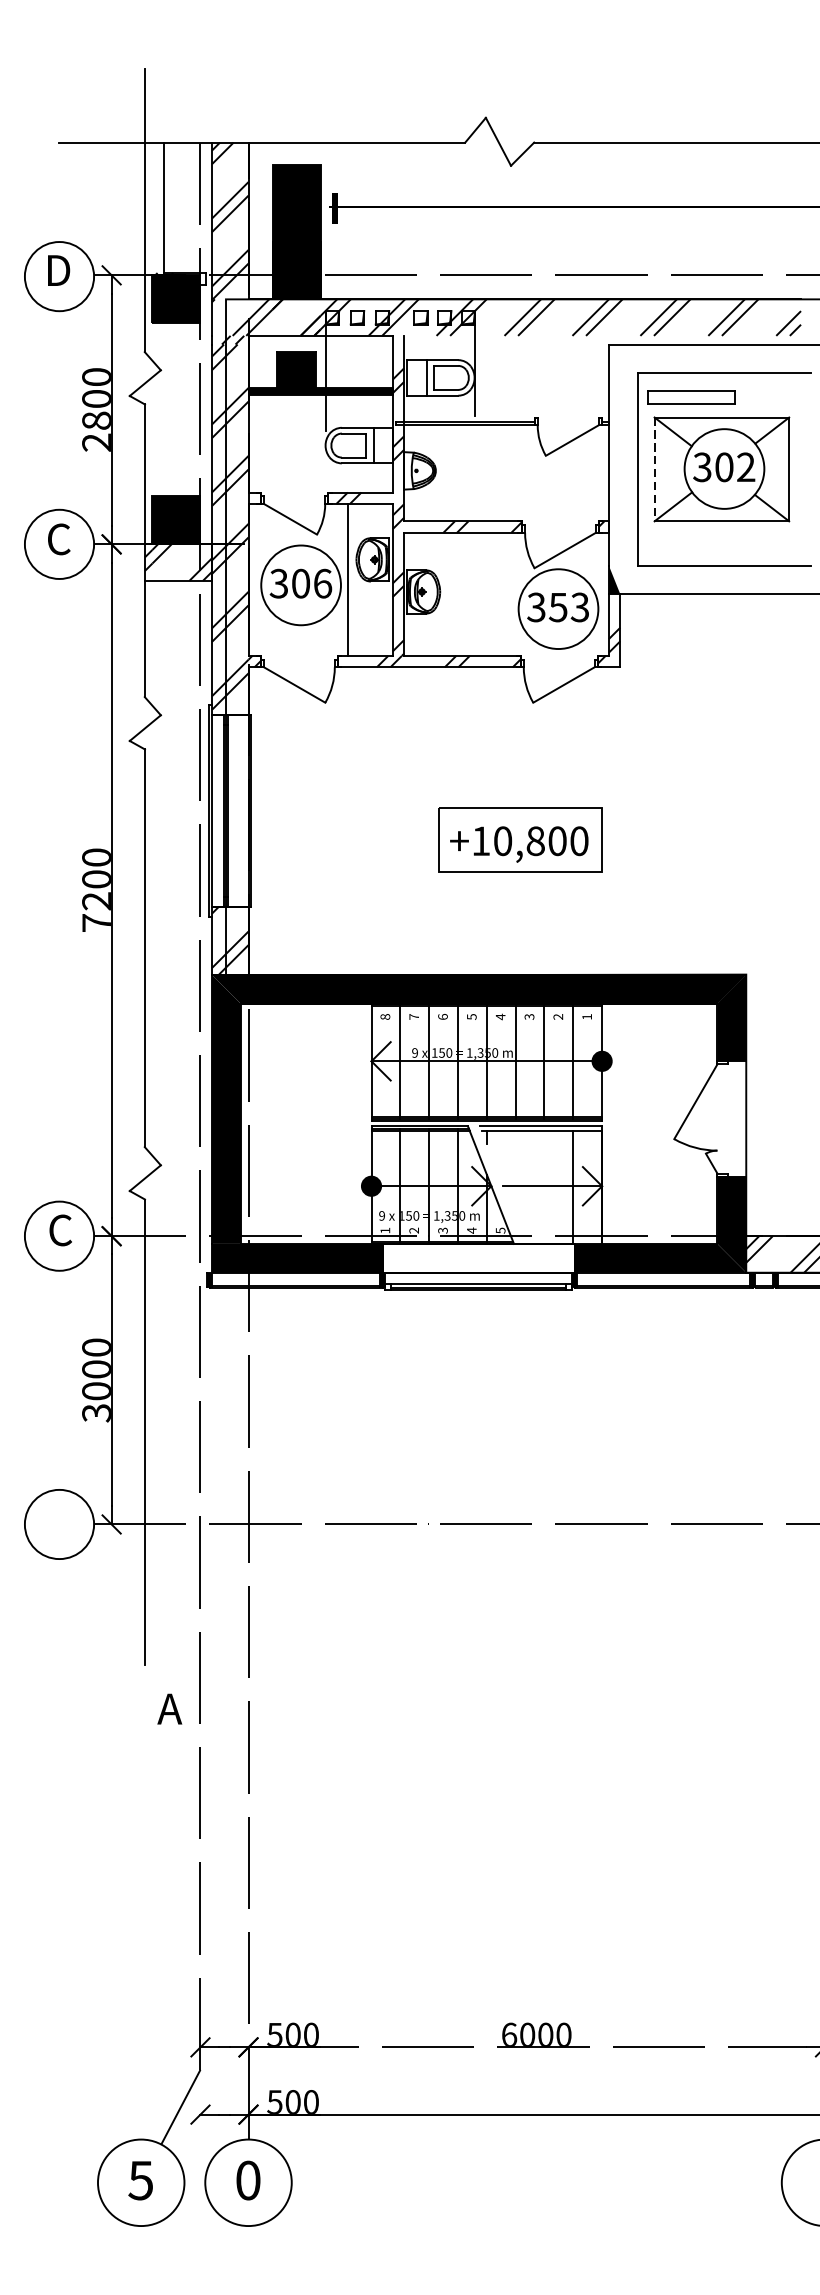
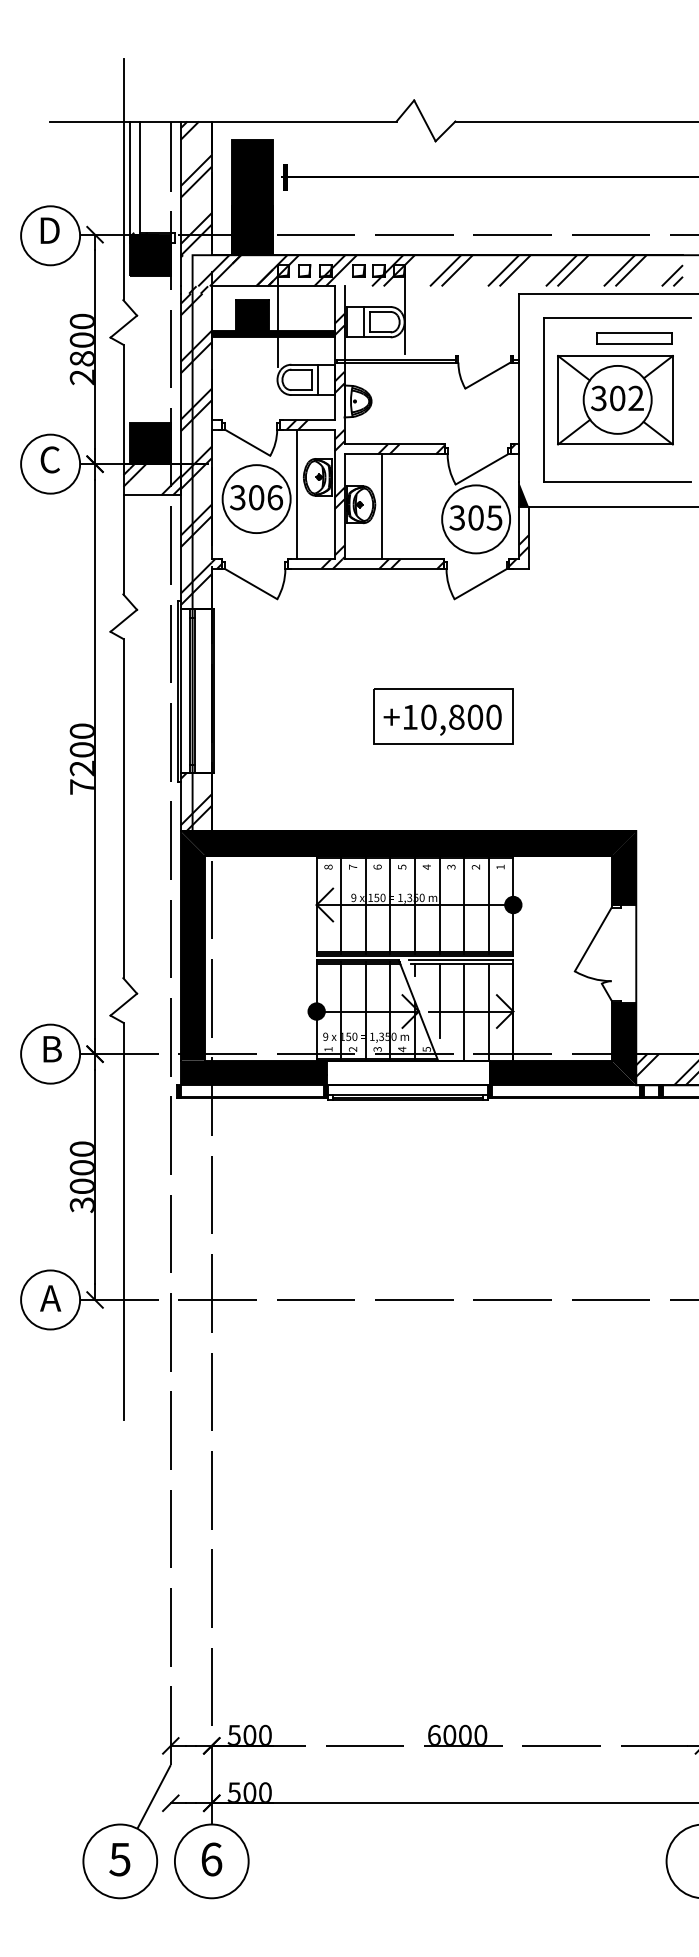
line: (152, 212) -> (129, 181), added
part: (691, 397) -> (634, 338), moved
line: (655, 469) -> (558, 400), dashed -> solid
line: (447, 594) -> (381, 506), added
text: (569, 606) -> (485, 517), 353 -> 305
line: (515, 1174) -> (439, 1001), added
line: (544, 1187) -> (464, 1012), added
text: (60, 1229) -> (51, 1048), C -> B
text: (169, 1709) -> (50, 1298), moved
text: (248, 2180) -> (211, 1859), 0 -> 6

